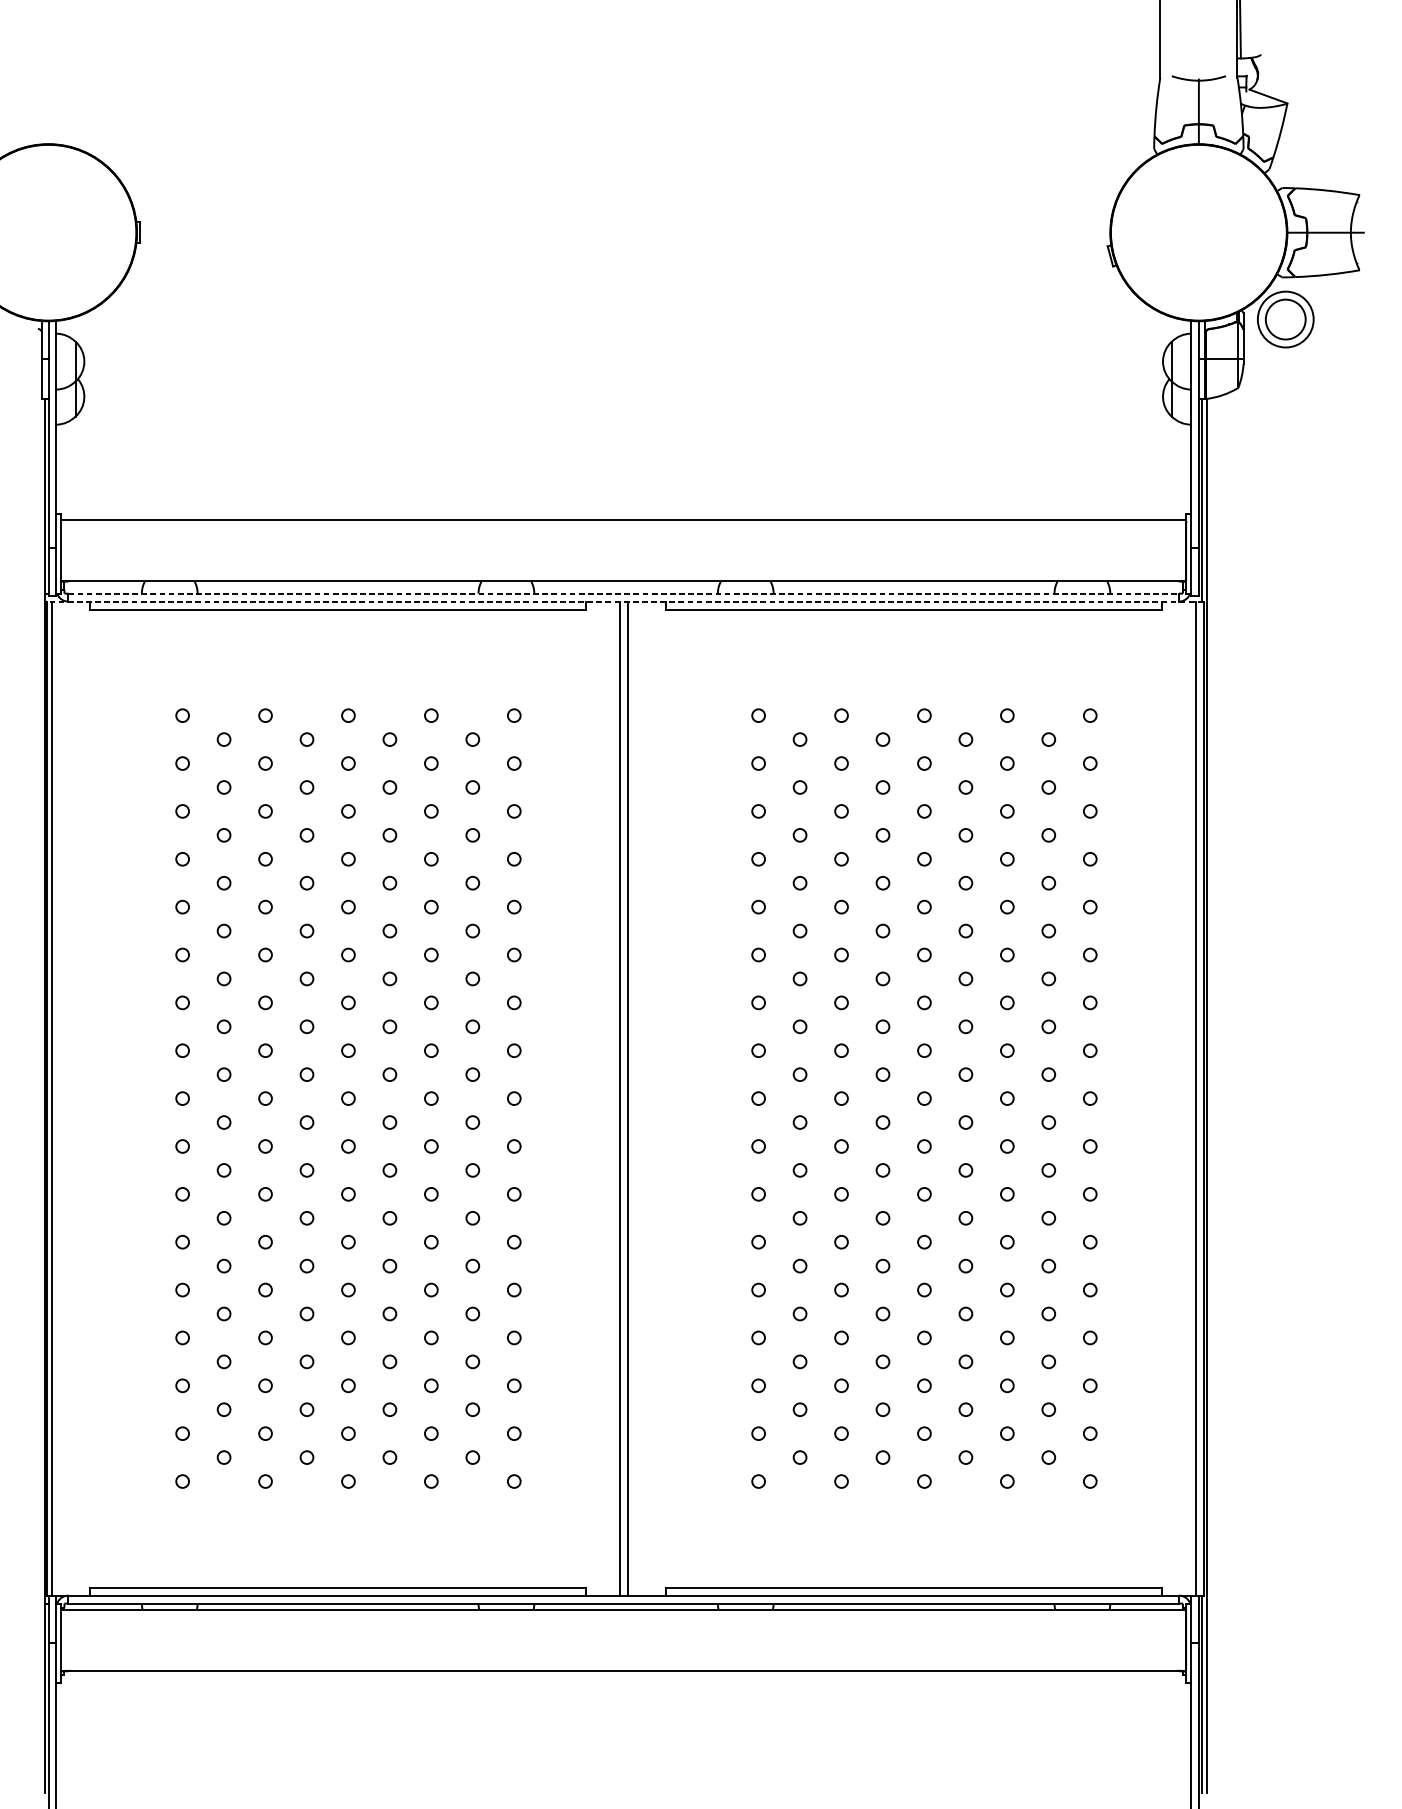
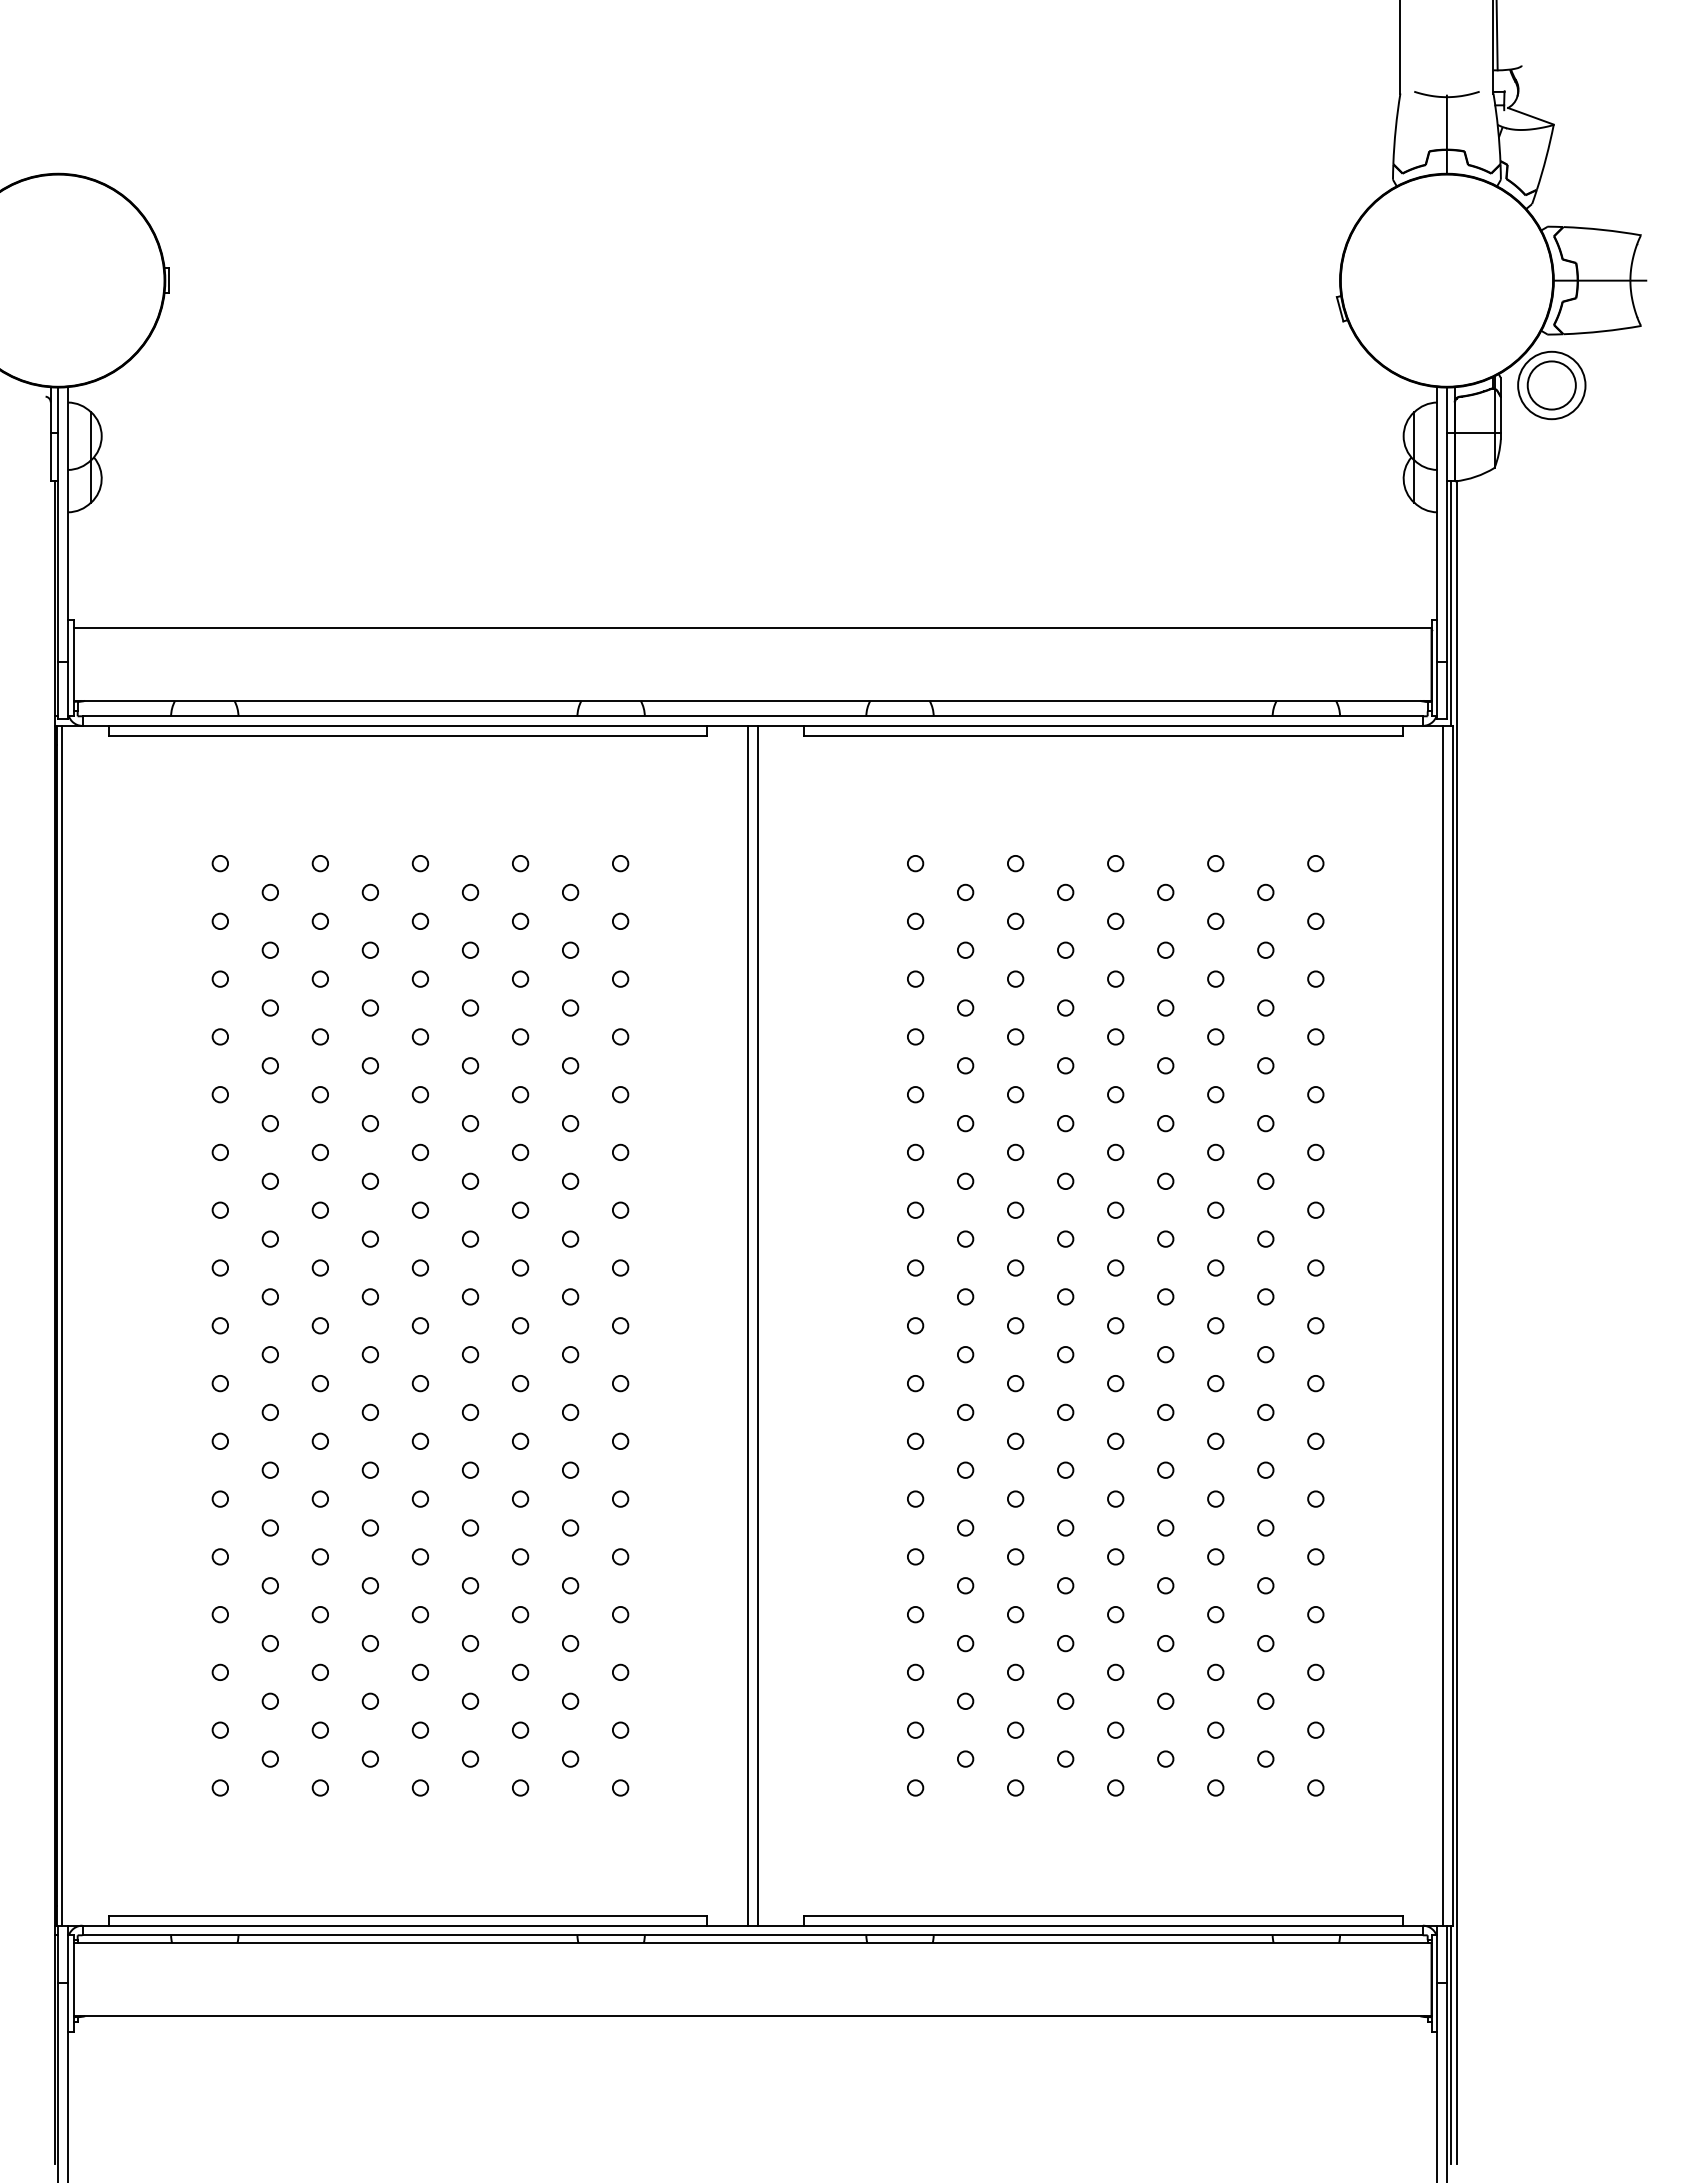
line: (624, 593) -> (753, 716), dashed -> solid
line: (624, 601) -> (753, 725), dashed -> solid

